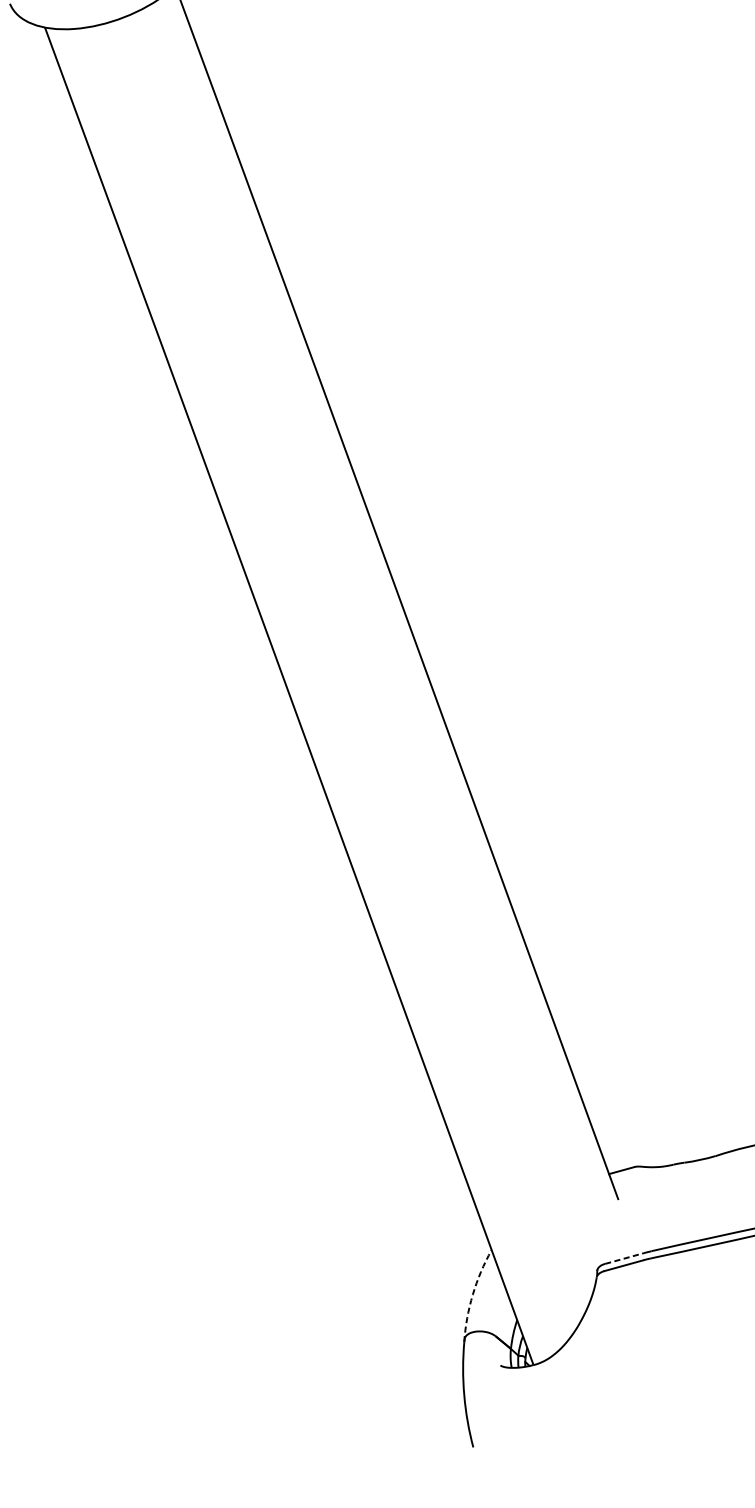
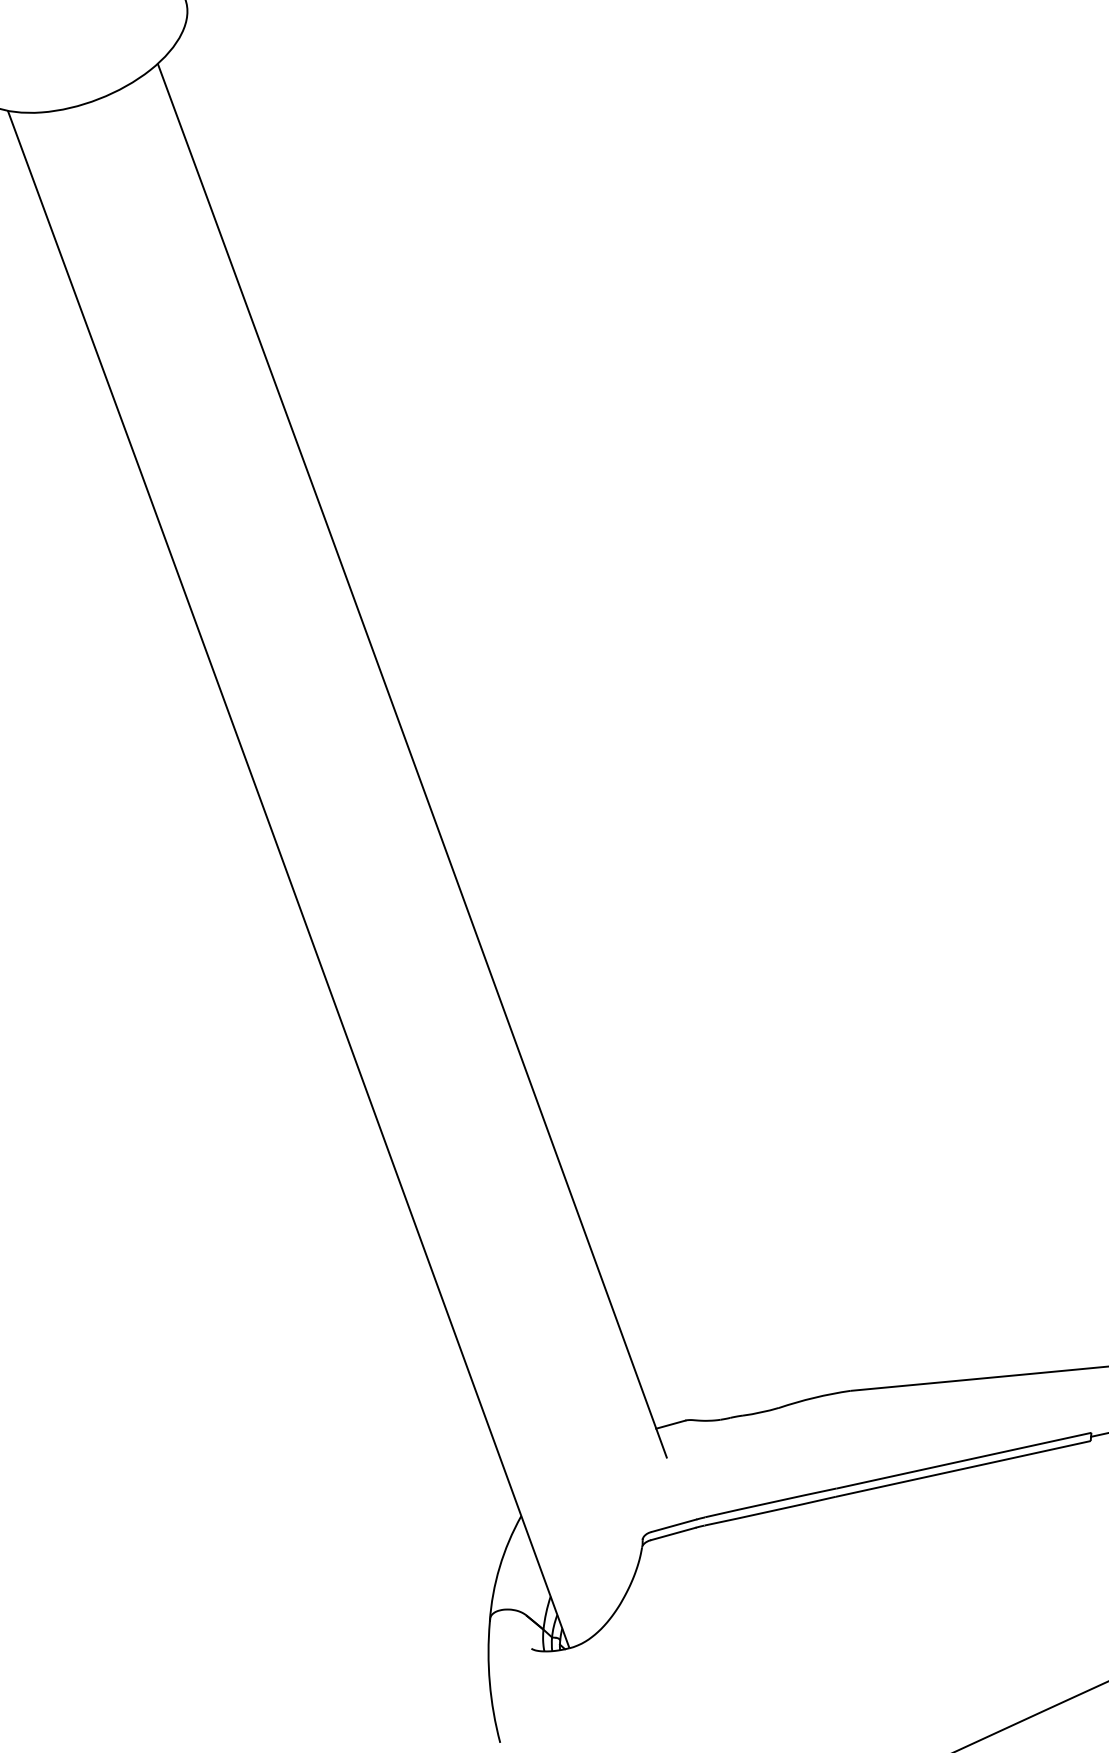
line: (624, 1258) -> (674, 1525), dashed -> solid
arc: (472, 1294) -> (499, 1567), dashed -> solid

